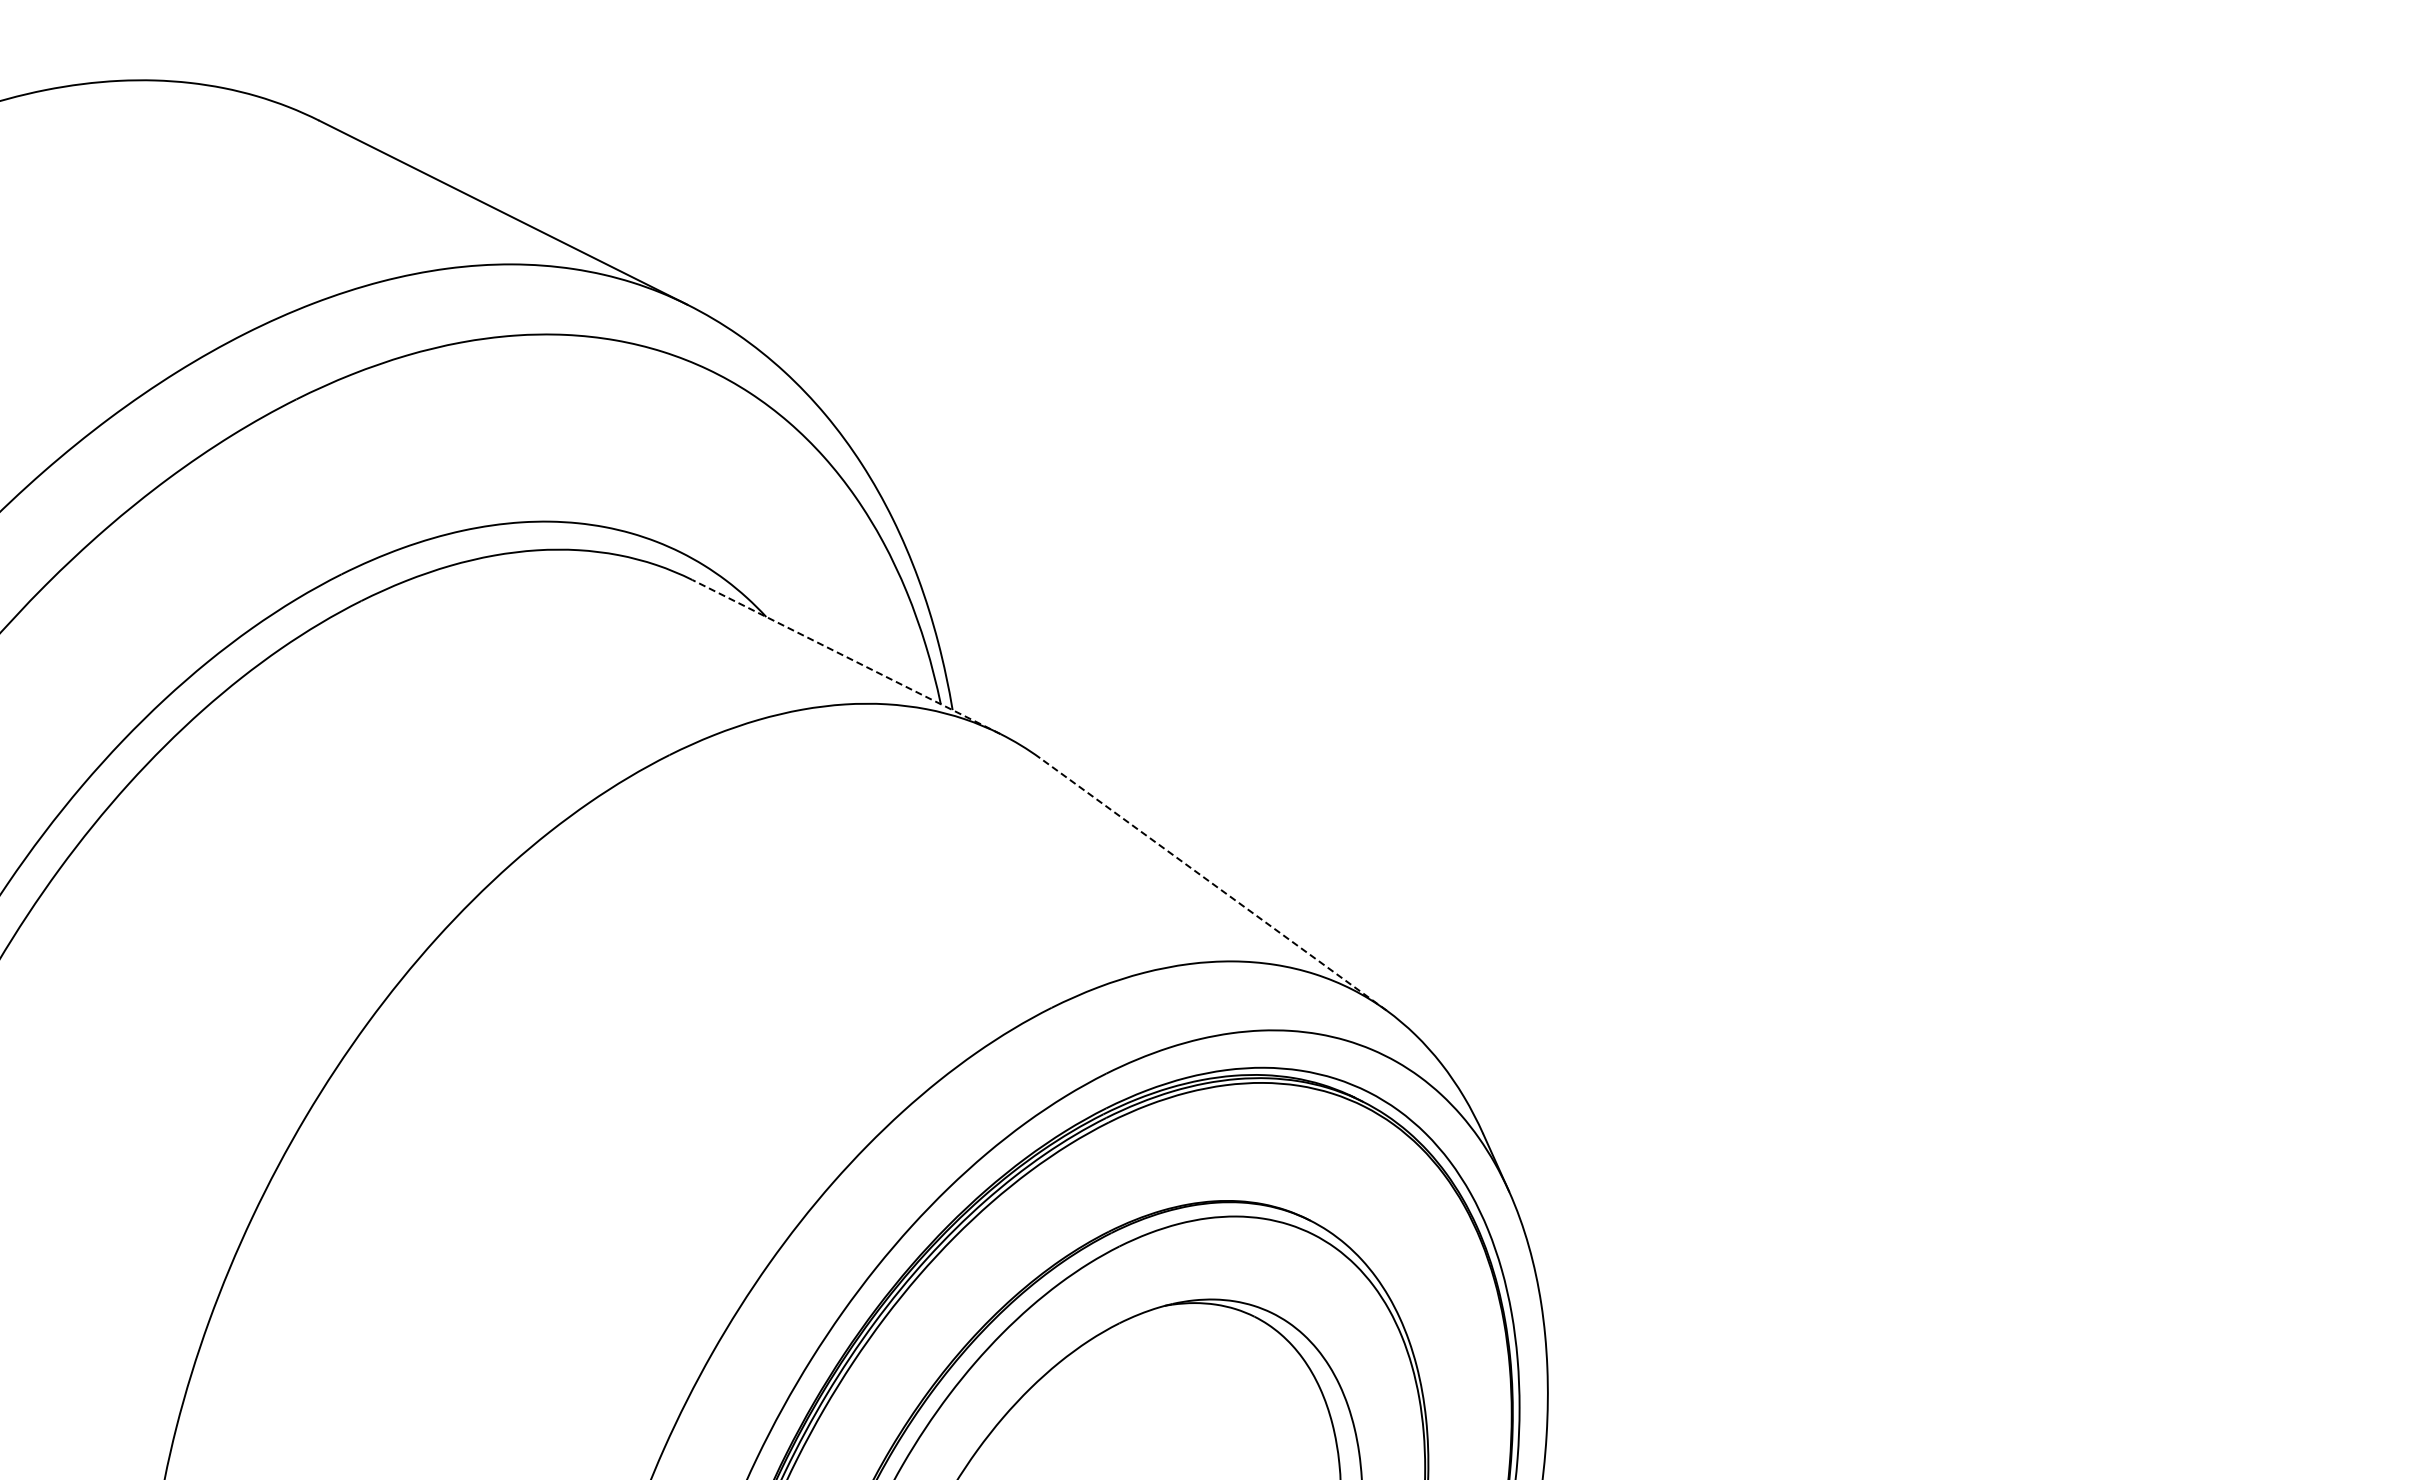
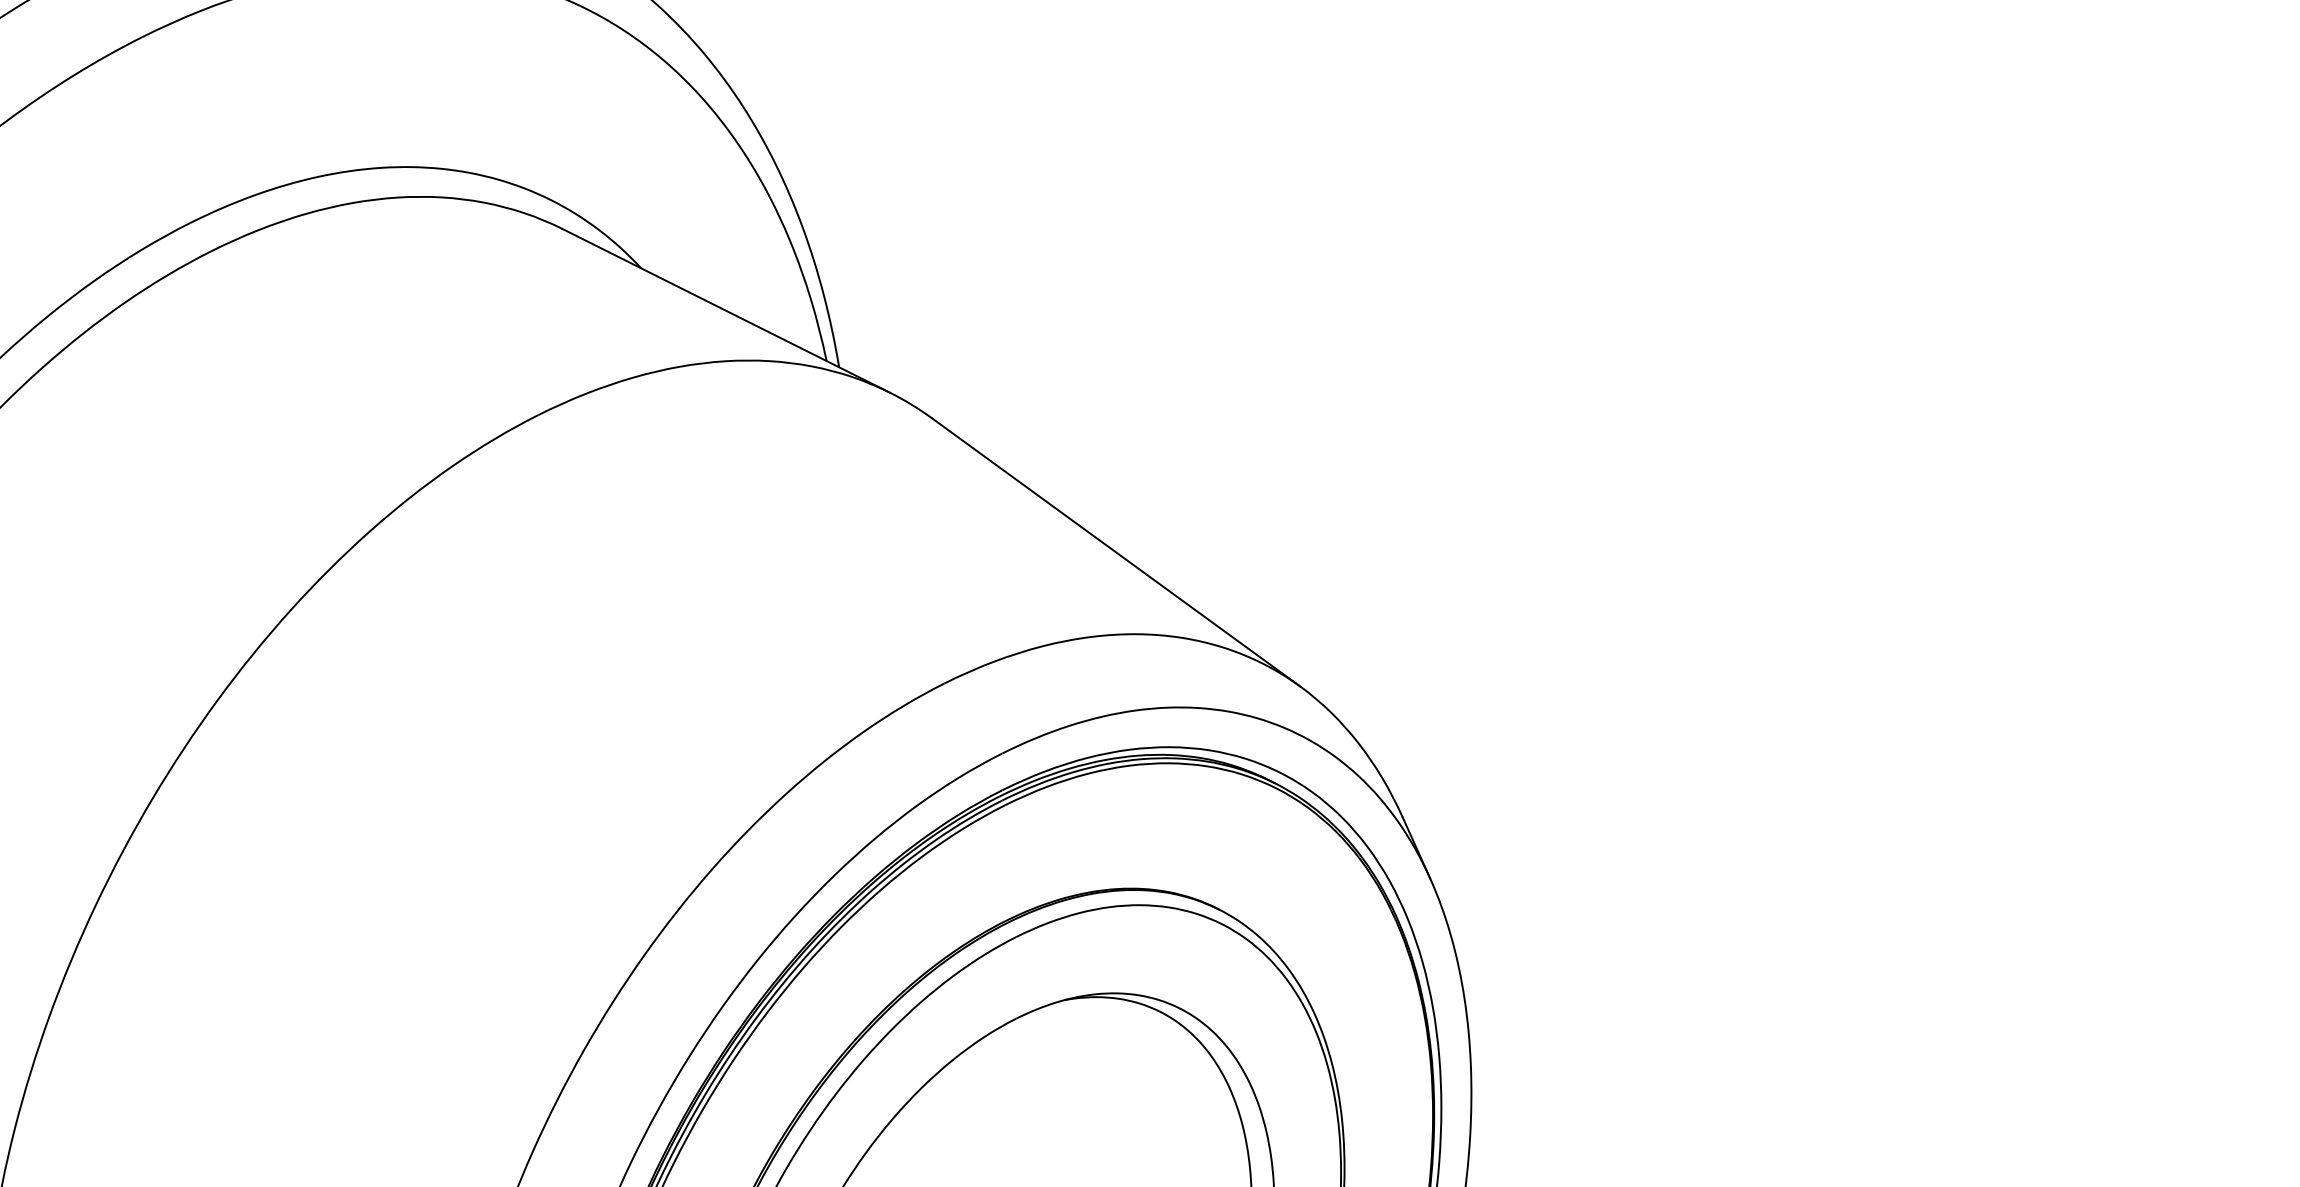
line: (846, 656) -> (726, 310), dashed -> solid
line: (1213, 884) -> (1116, 552), dashed -> solid

